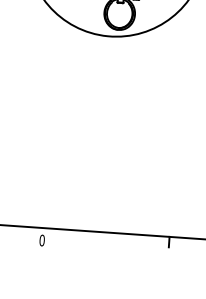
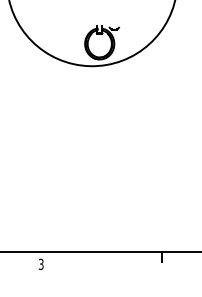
text: (41, 239) -> (40, 263), 0 -> 3

